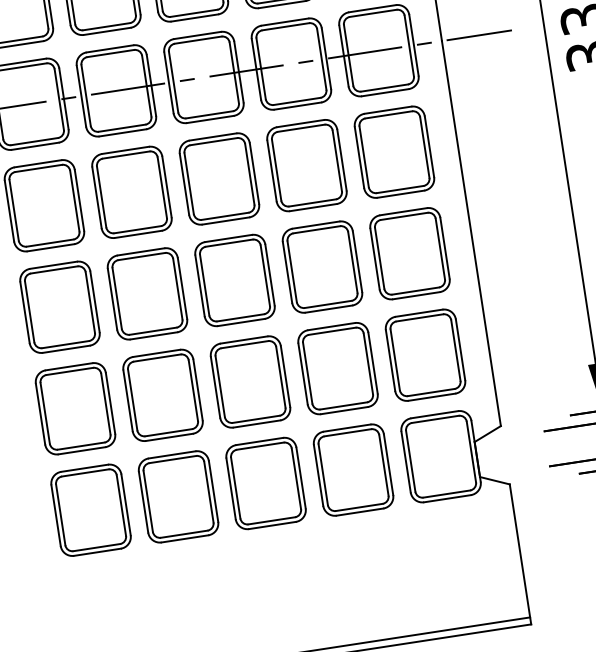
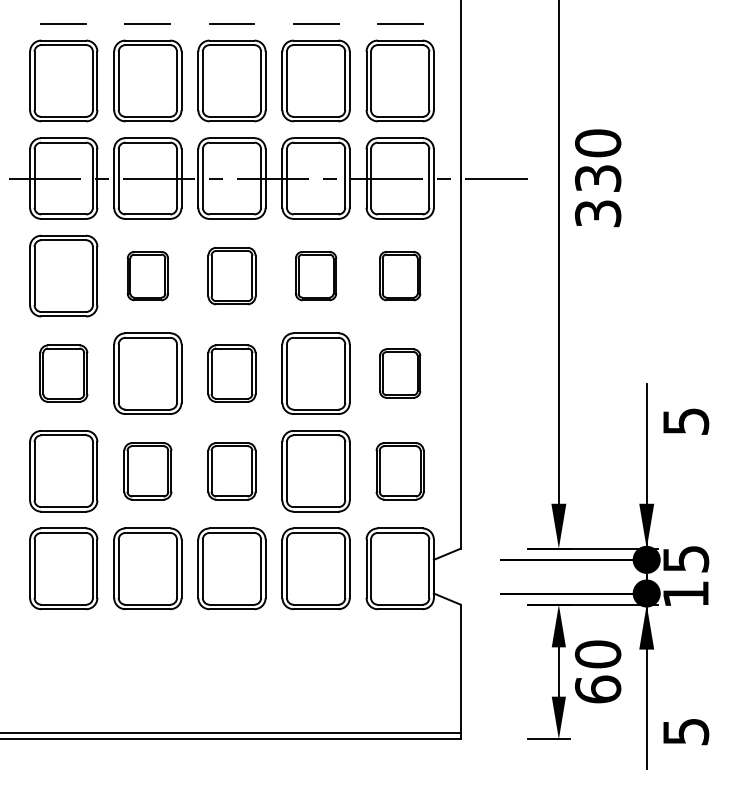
part: (393, 151) -> (399, 275), size x0.6
part: (306, 165) -> (315, 275), size x0.6
part: (218, 178) -> (231, 275), size x0.7
part: (131, 191) -> (147, 275), size x0.6
part: (409, 253) -> (399, 373), size x0.6
part: (234, 280) -> (231, 373), size x0.7
part: (59, 307) -> (63, 373), size x0.7
part: (424, 355) -> (399, 471), size x0.7
part: (250, 382) -> (231, 471), size x0.7
part: (162, 395) -> (147, 471), size x0.7

